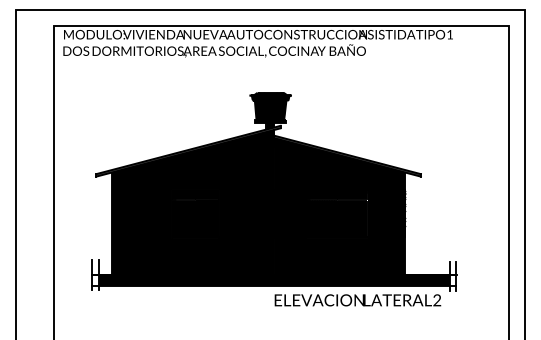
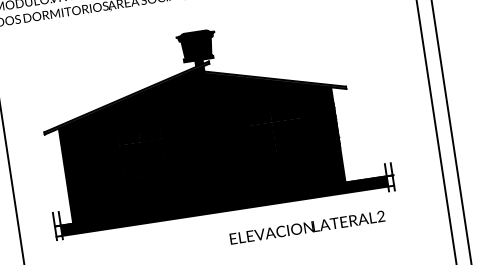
text: (357, 300) -> (307, 227), moved

